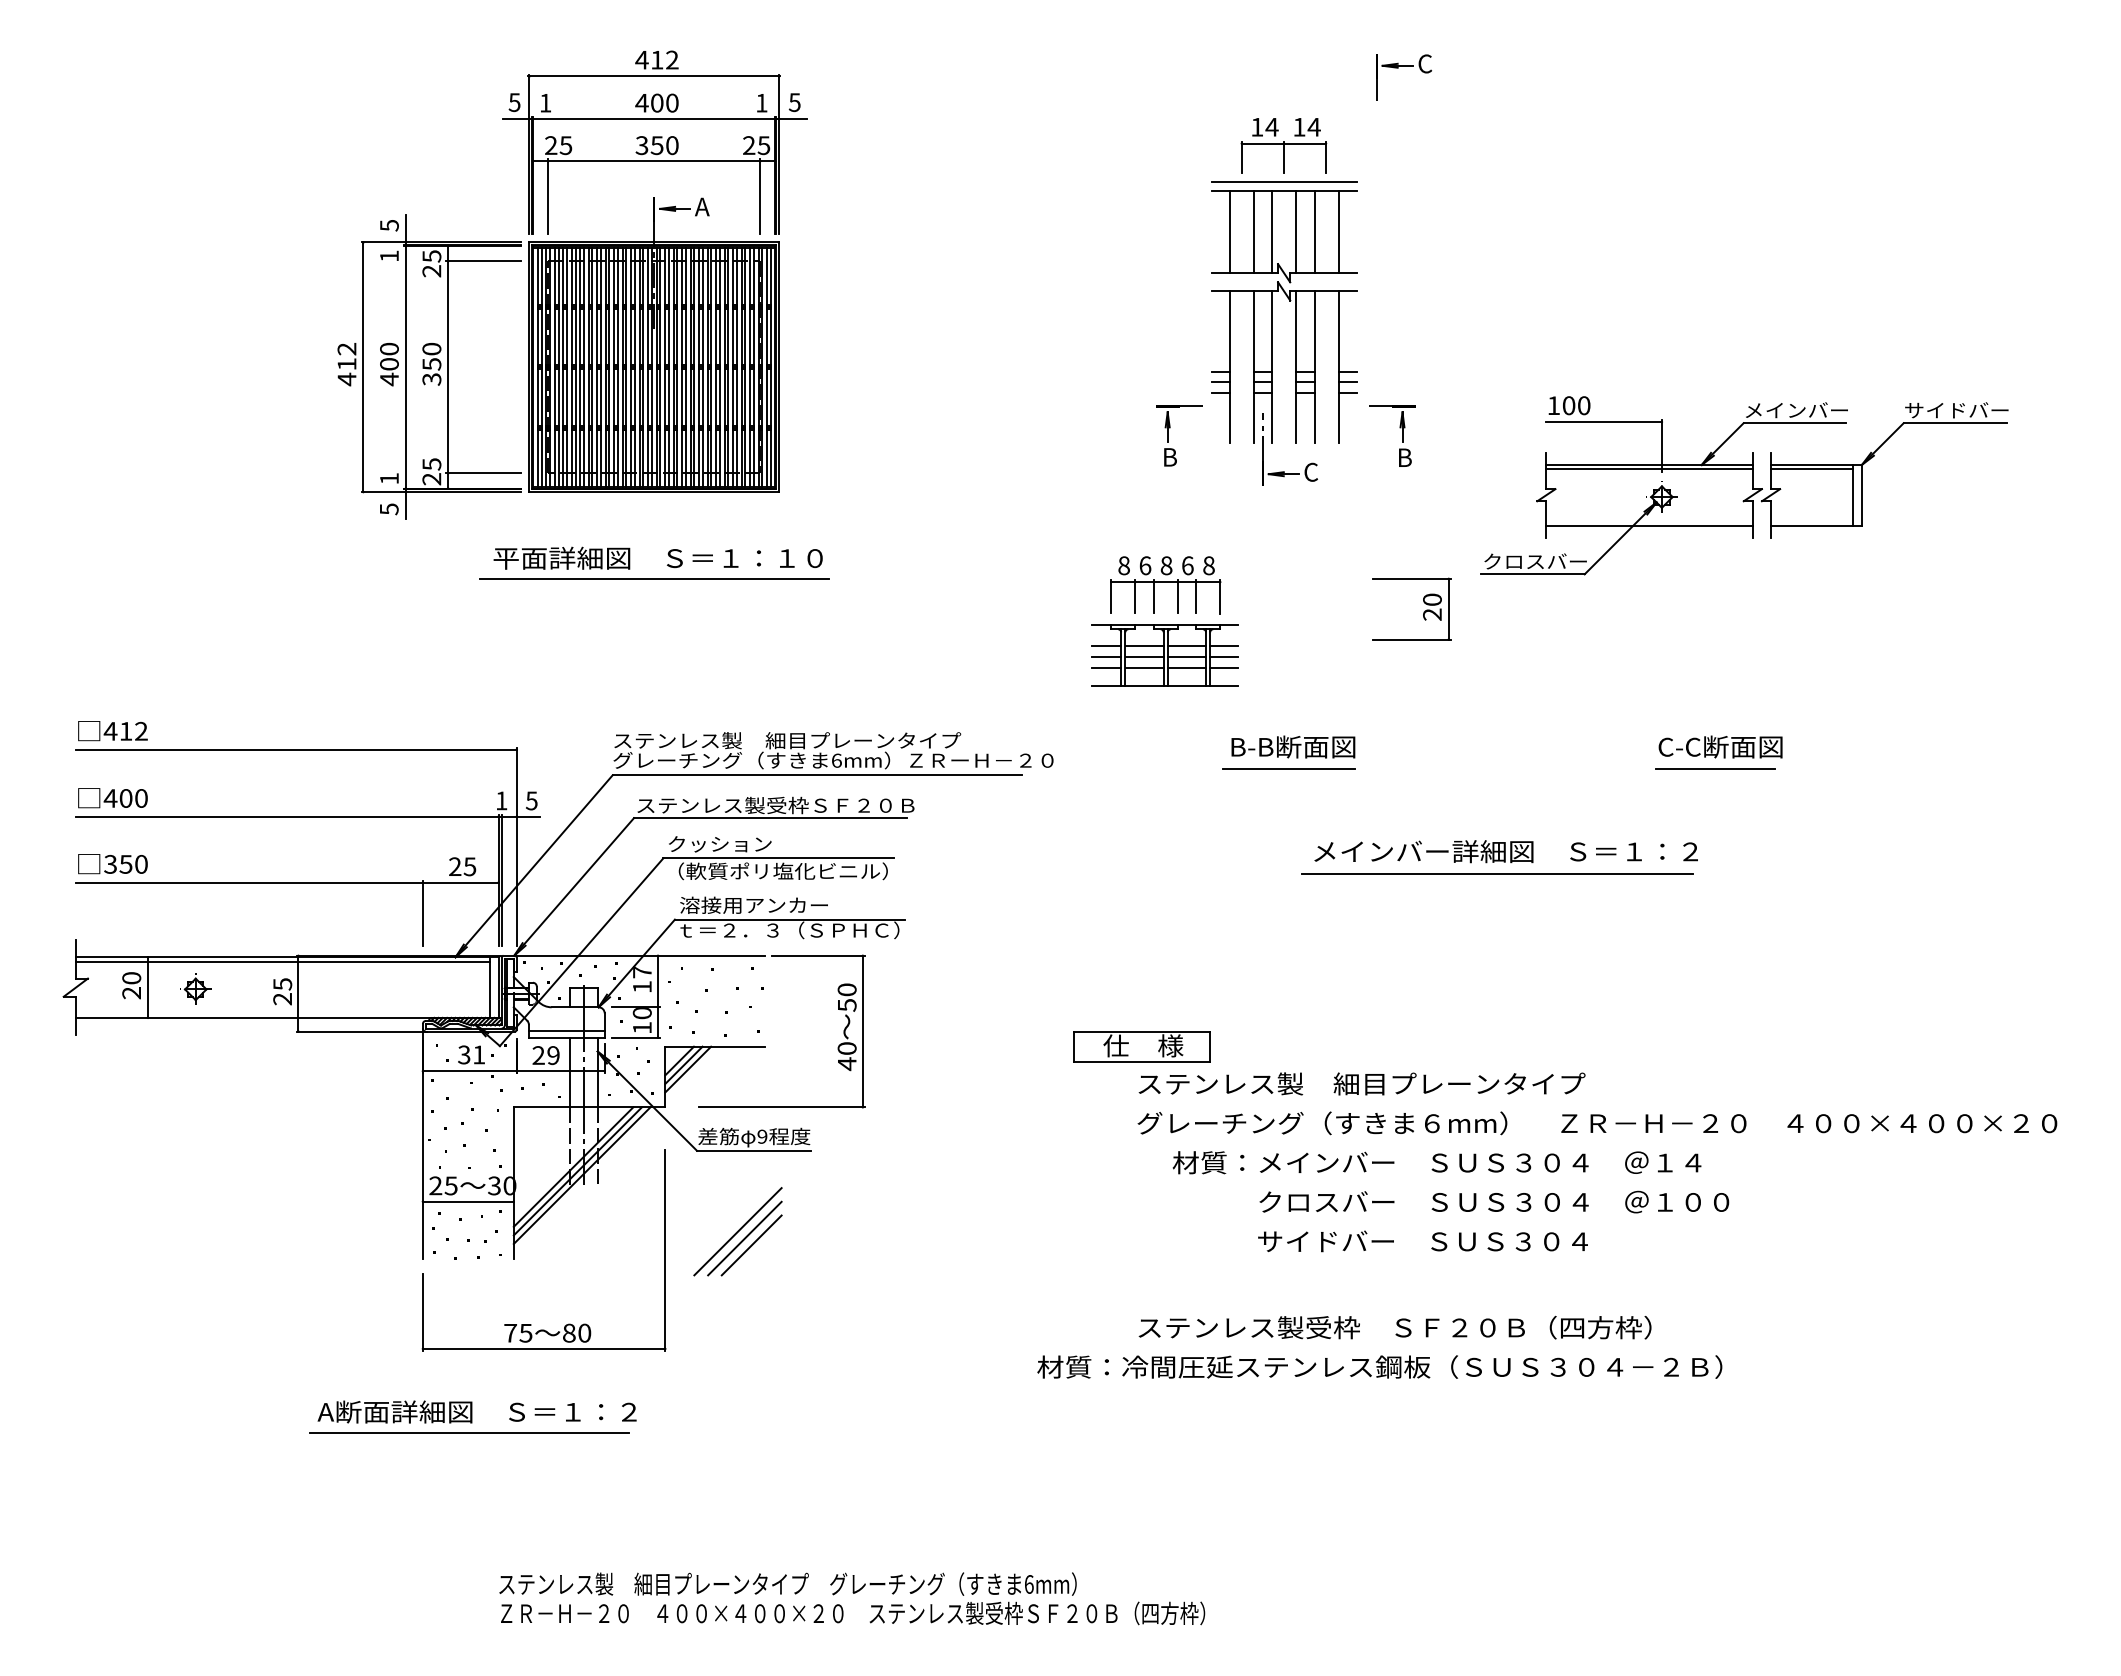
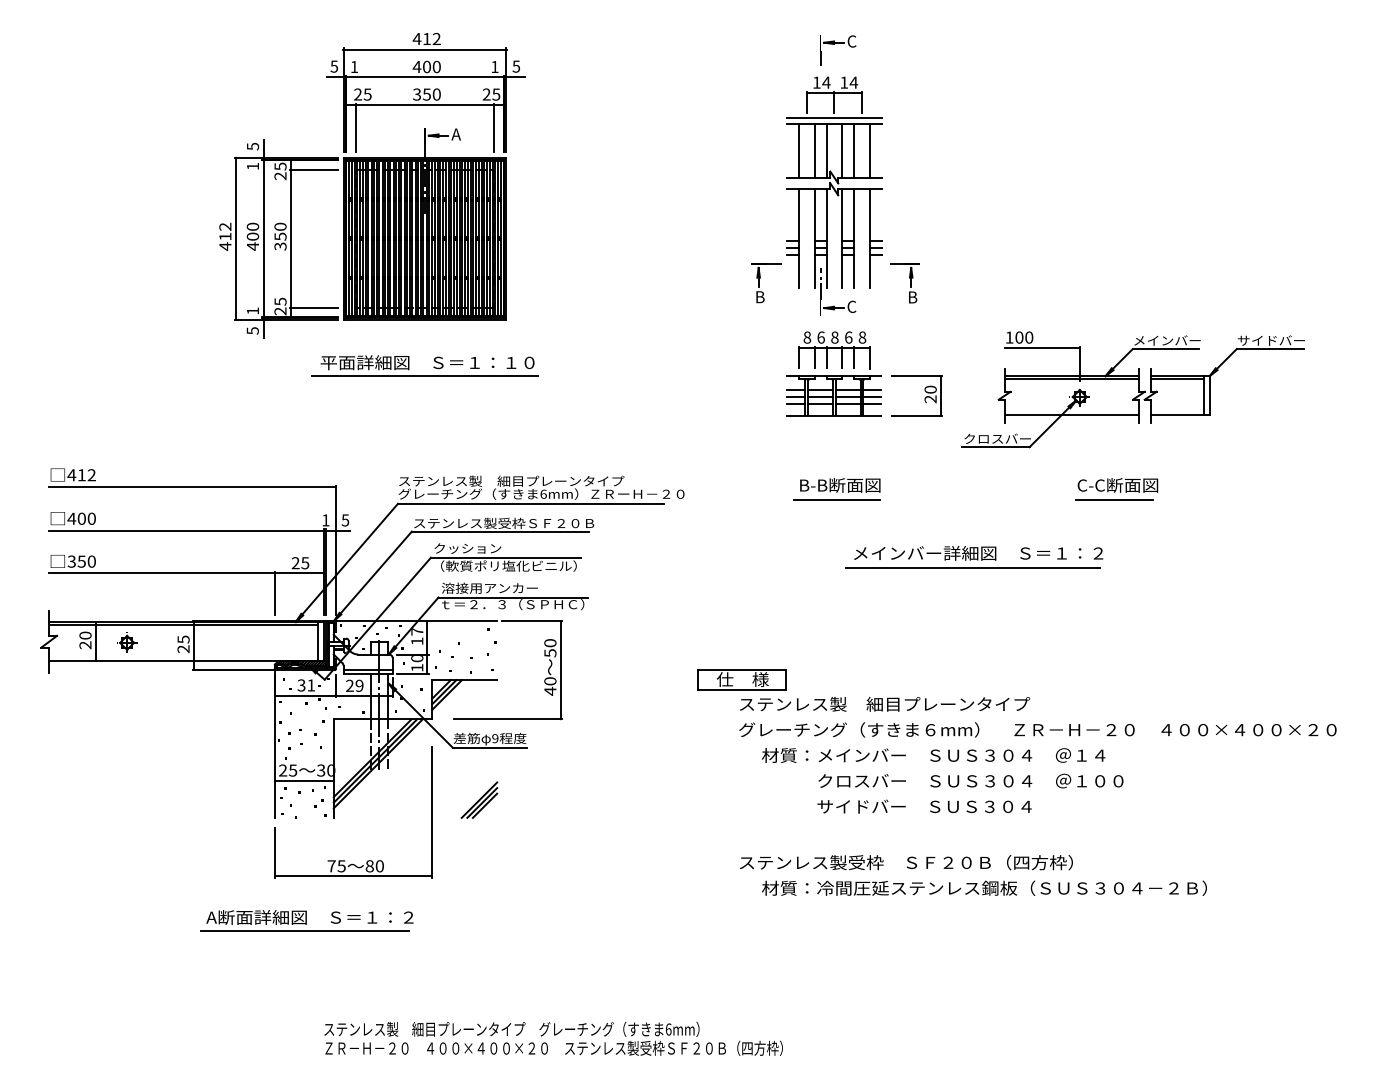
part: (1404, 66) -> (838, 43), moved
part: (1743, 485) -> (1132, 389), moved
part: (1164, 621) -> (833, 373), moved
part: (738, 1230) -> (479, 799), size x0.62
text: (1379, 1365) -> (984, 887), moved

